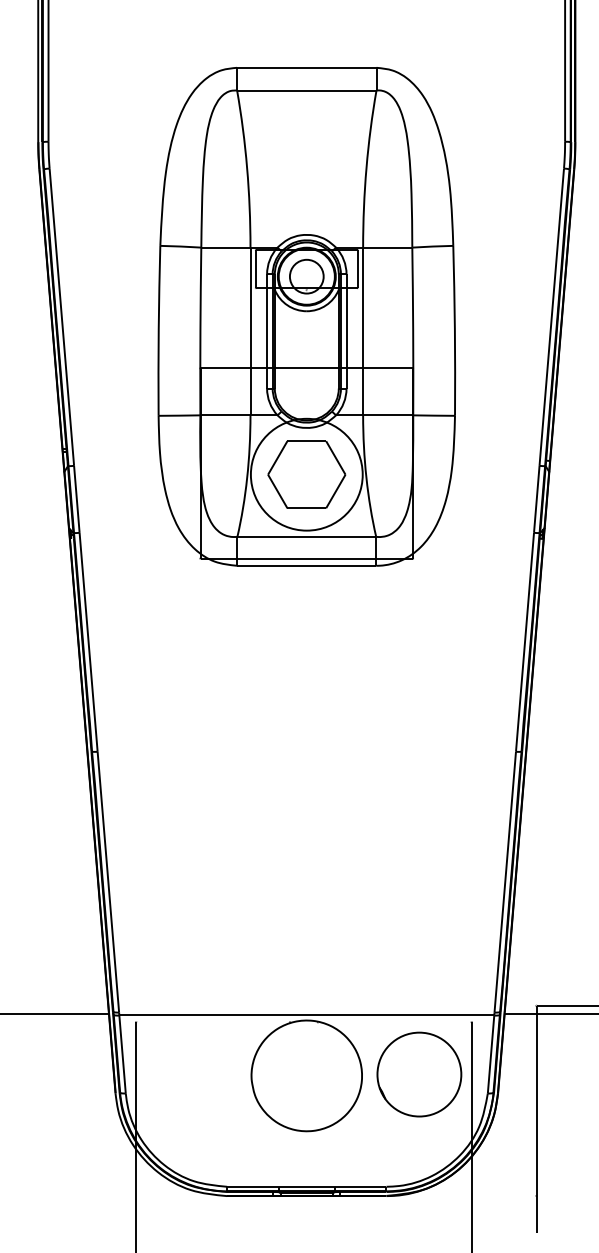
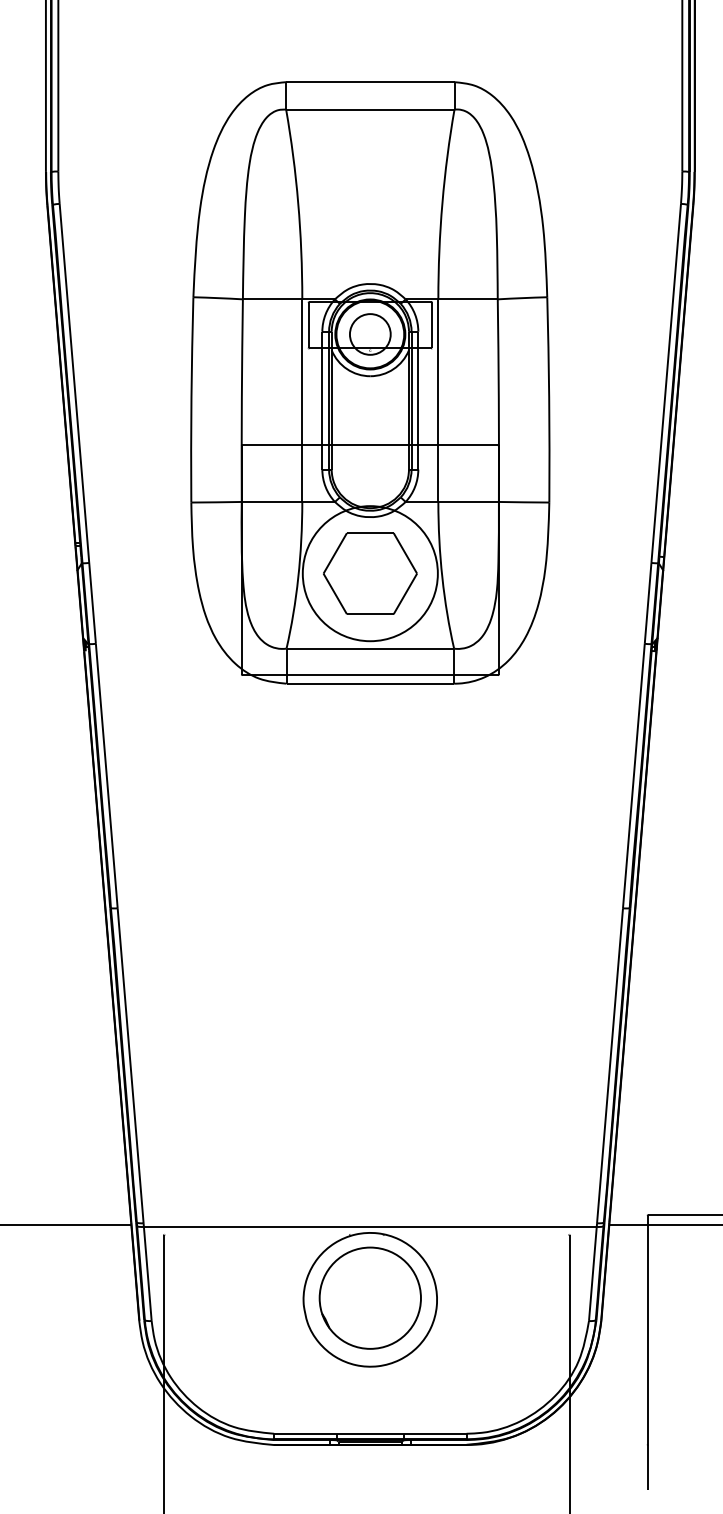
part: (418, 1073) -> (369, 1297), moved

